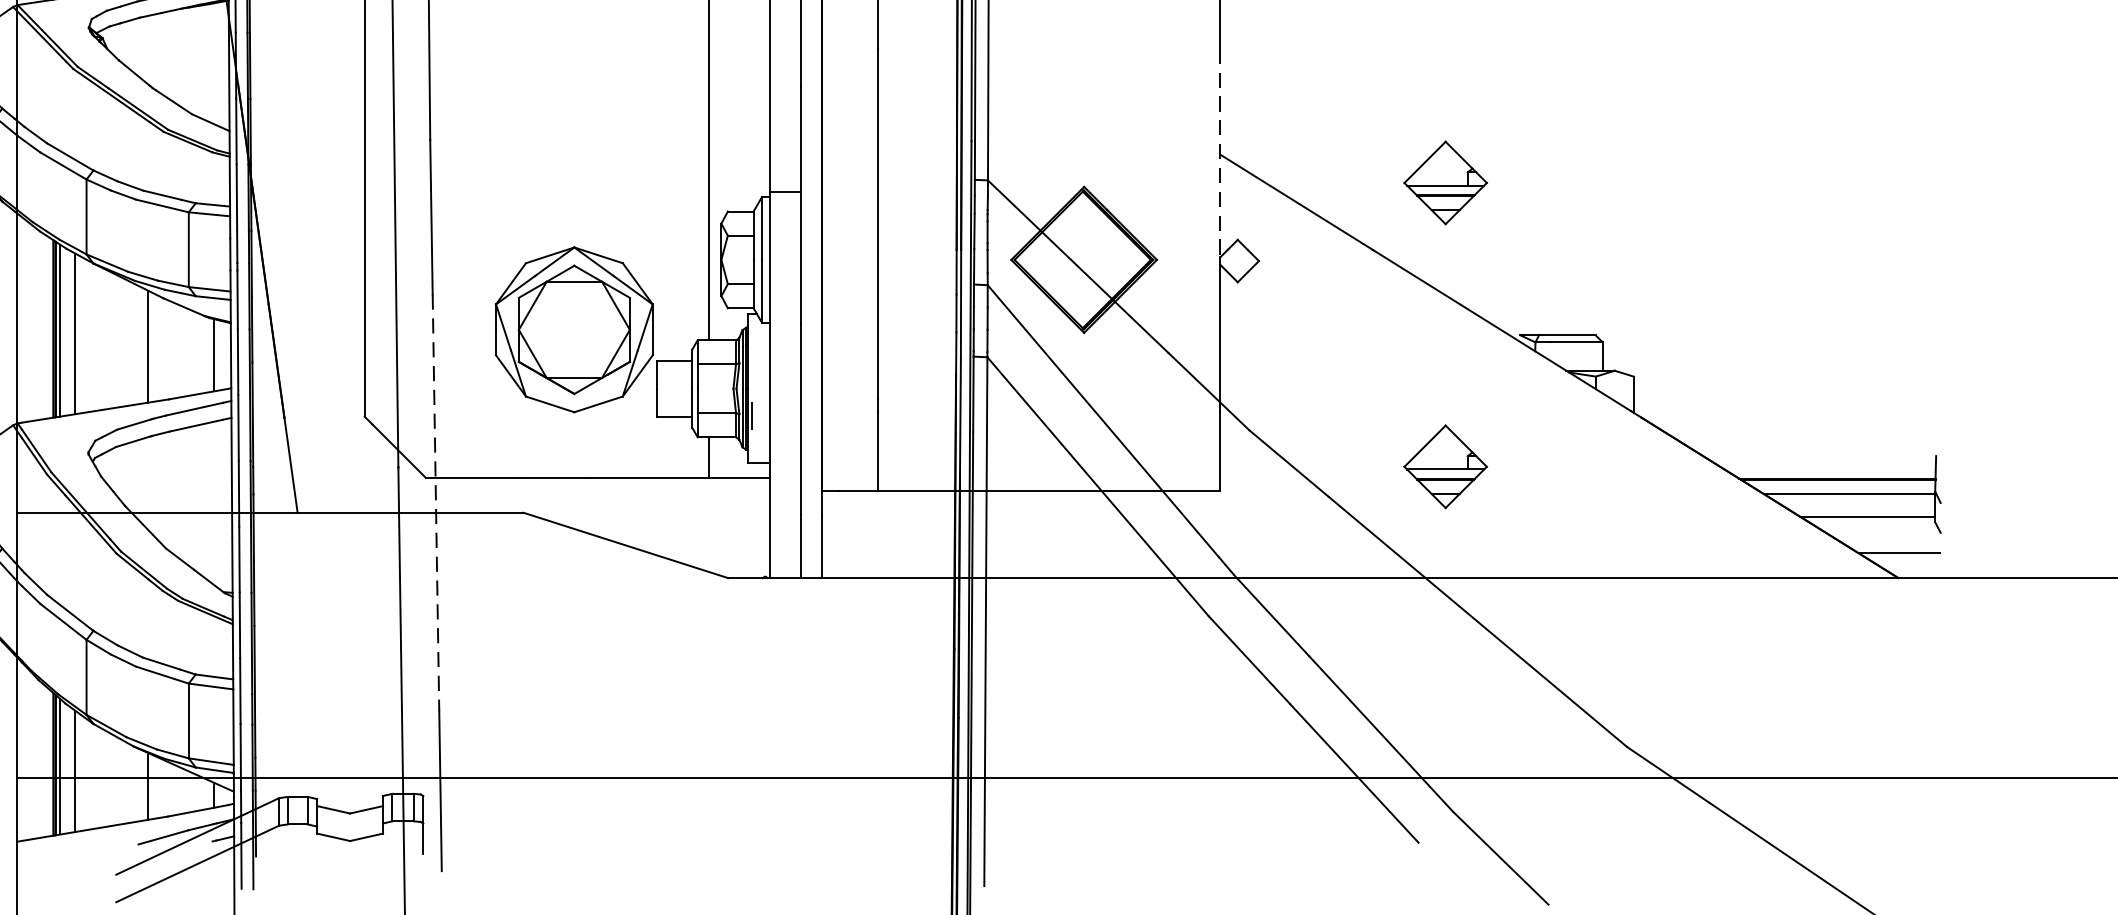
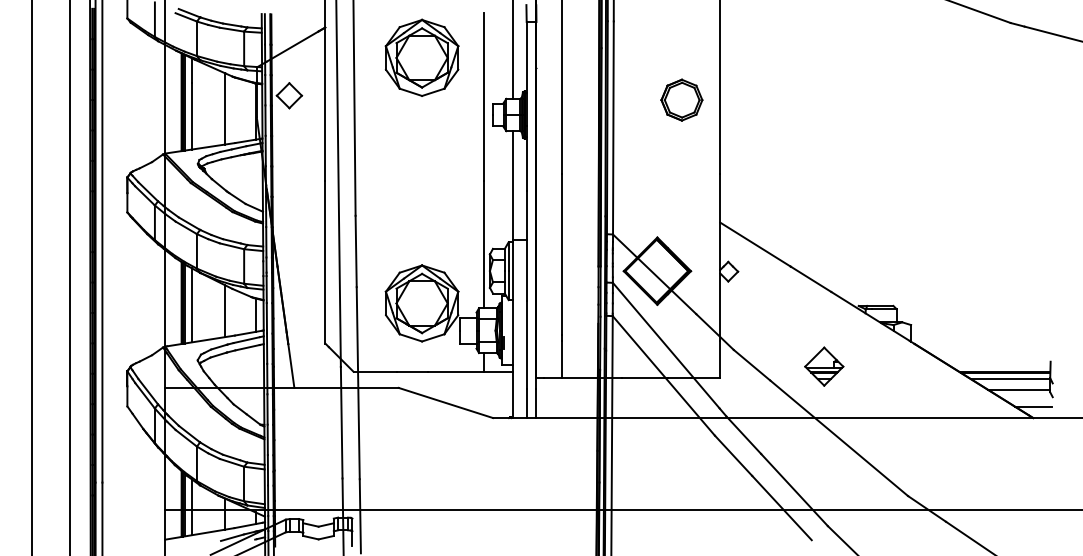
line: (1220, 154) -> (720, 222), dashed -> solid
part: (1446, 182) -> (824, 235), removed
line: (436, 503) -> (358, 383), dashed -> solid

